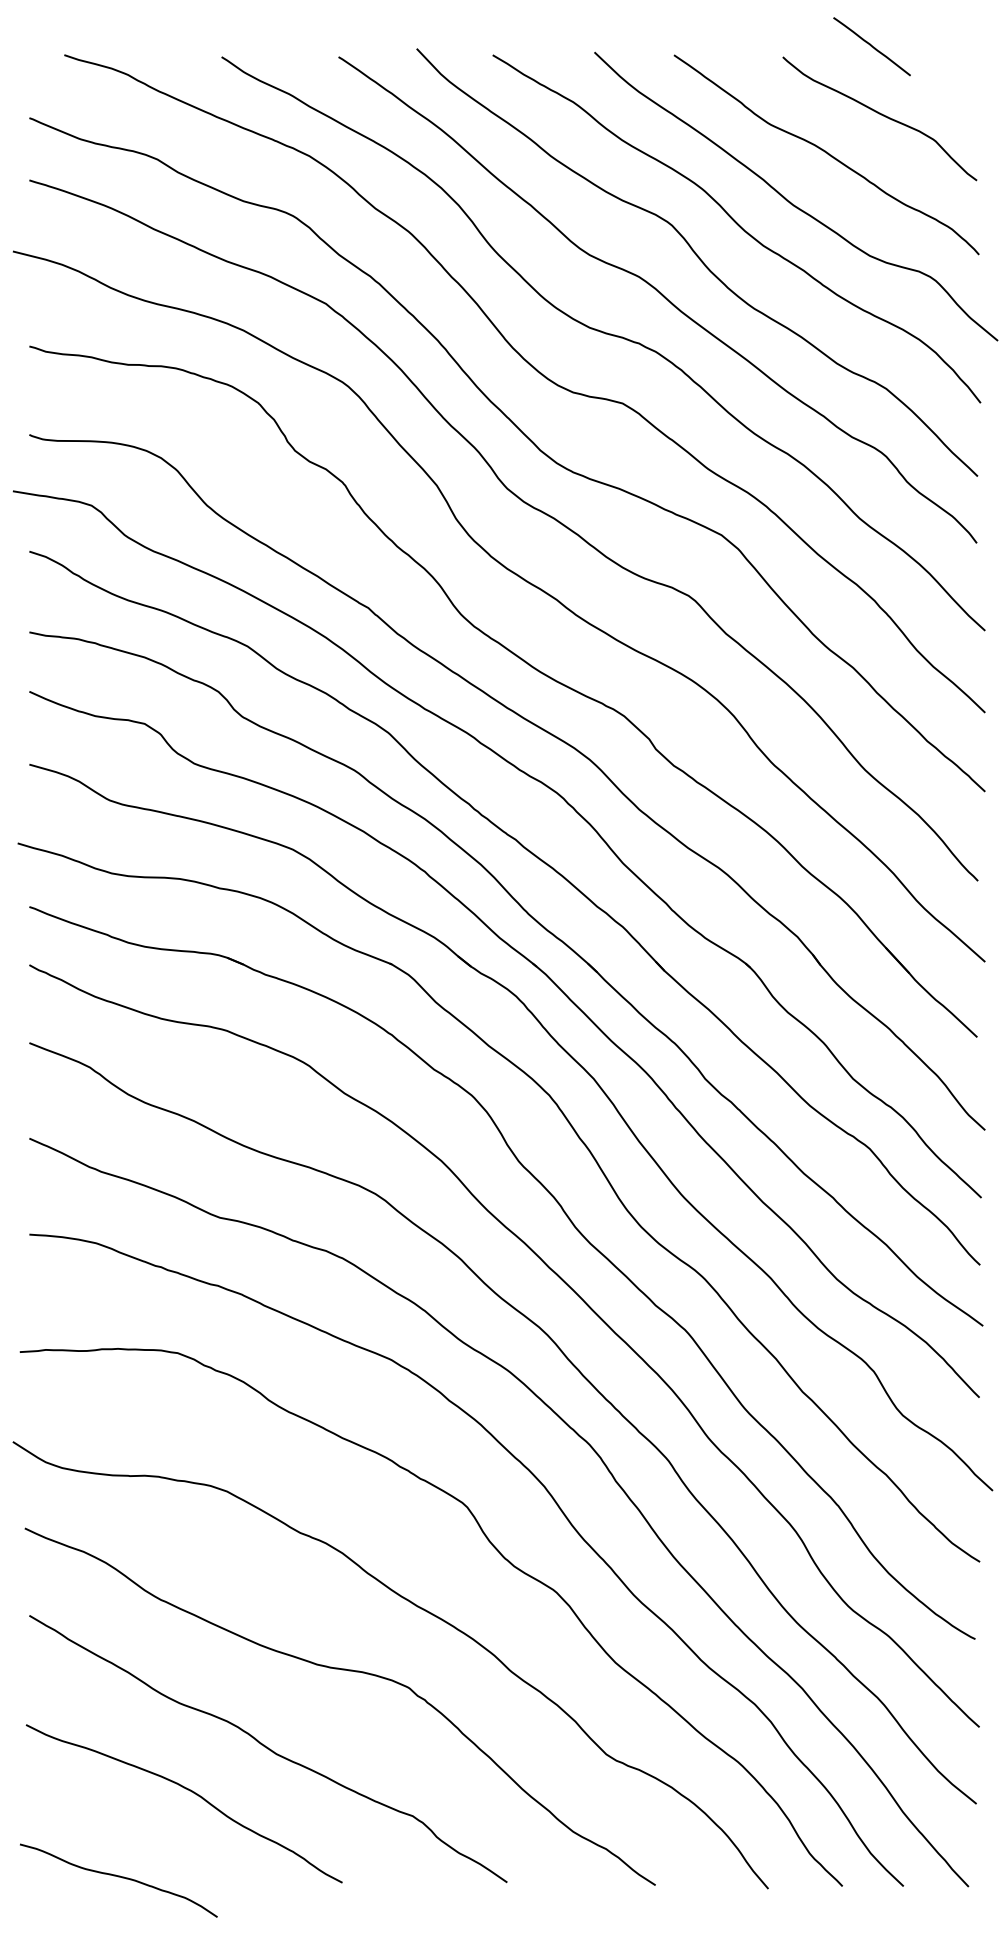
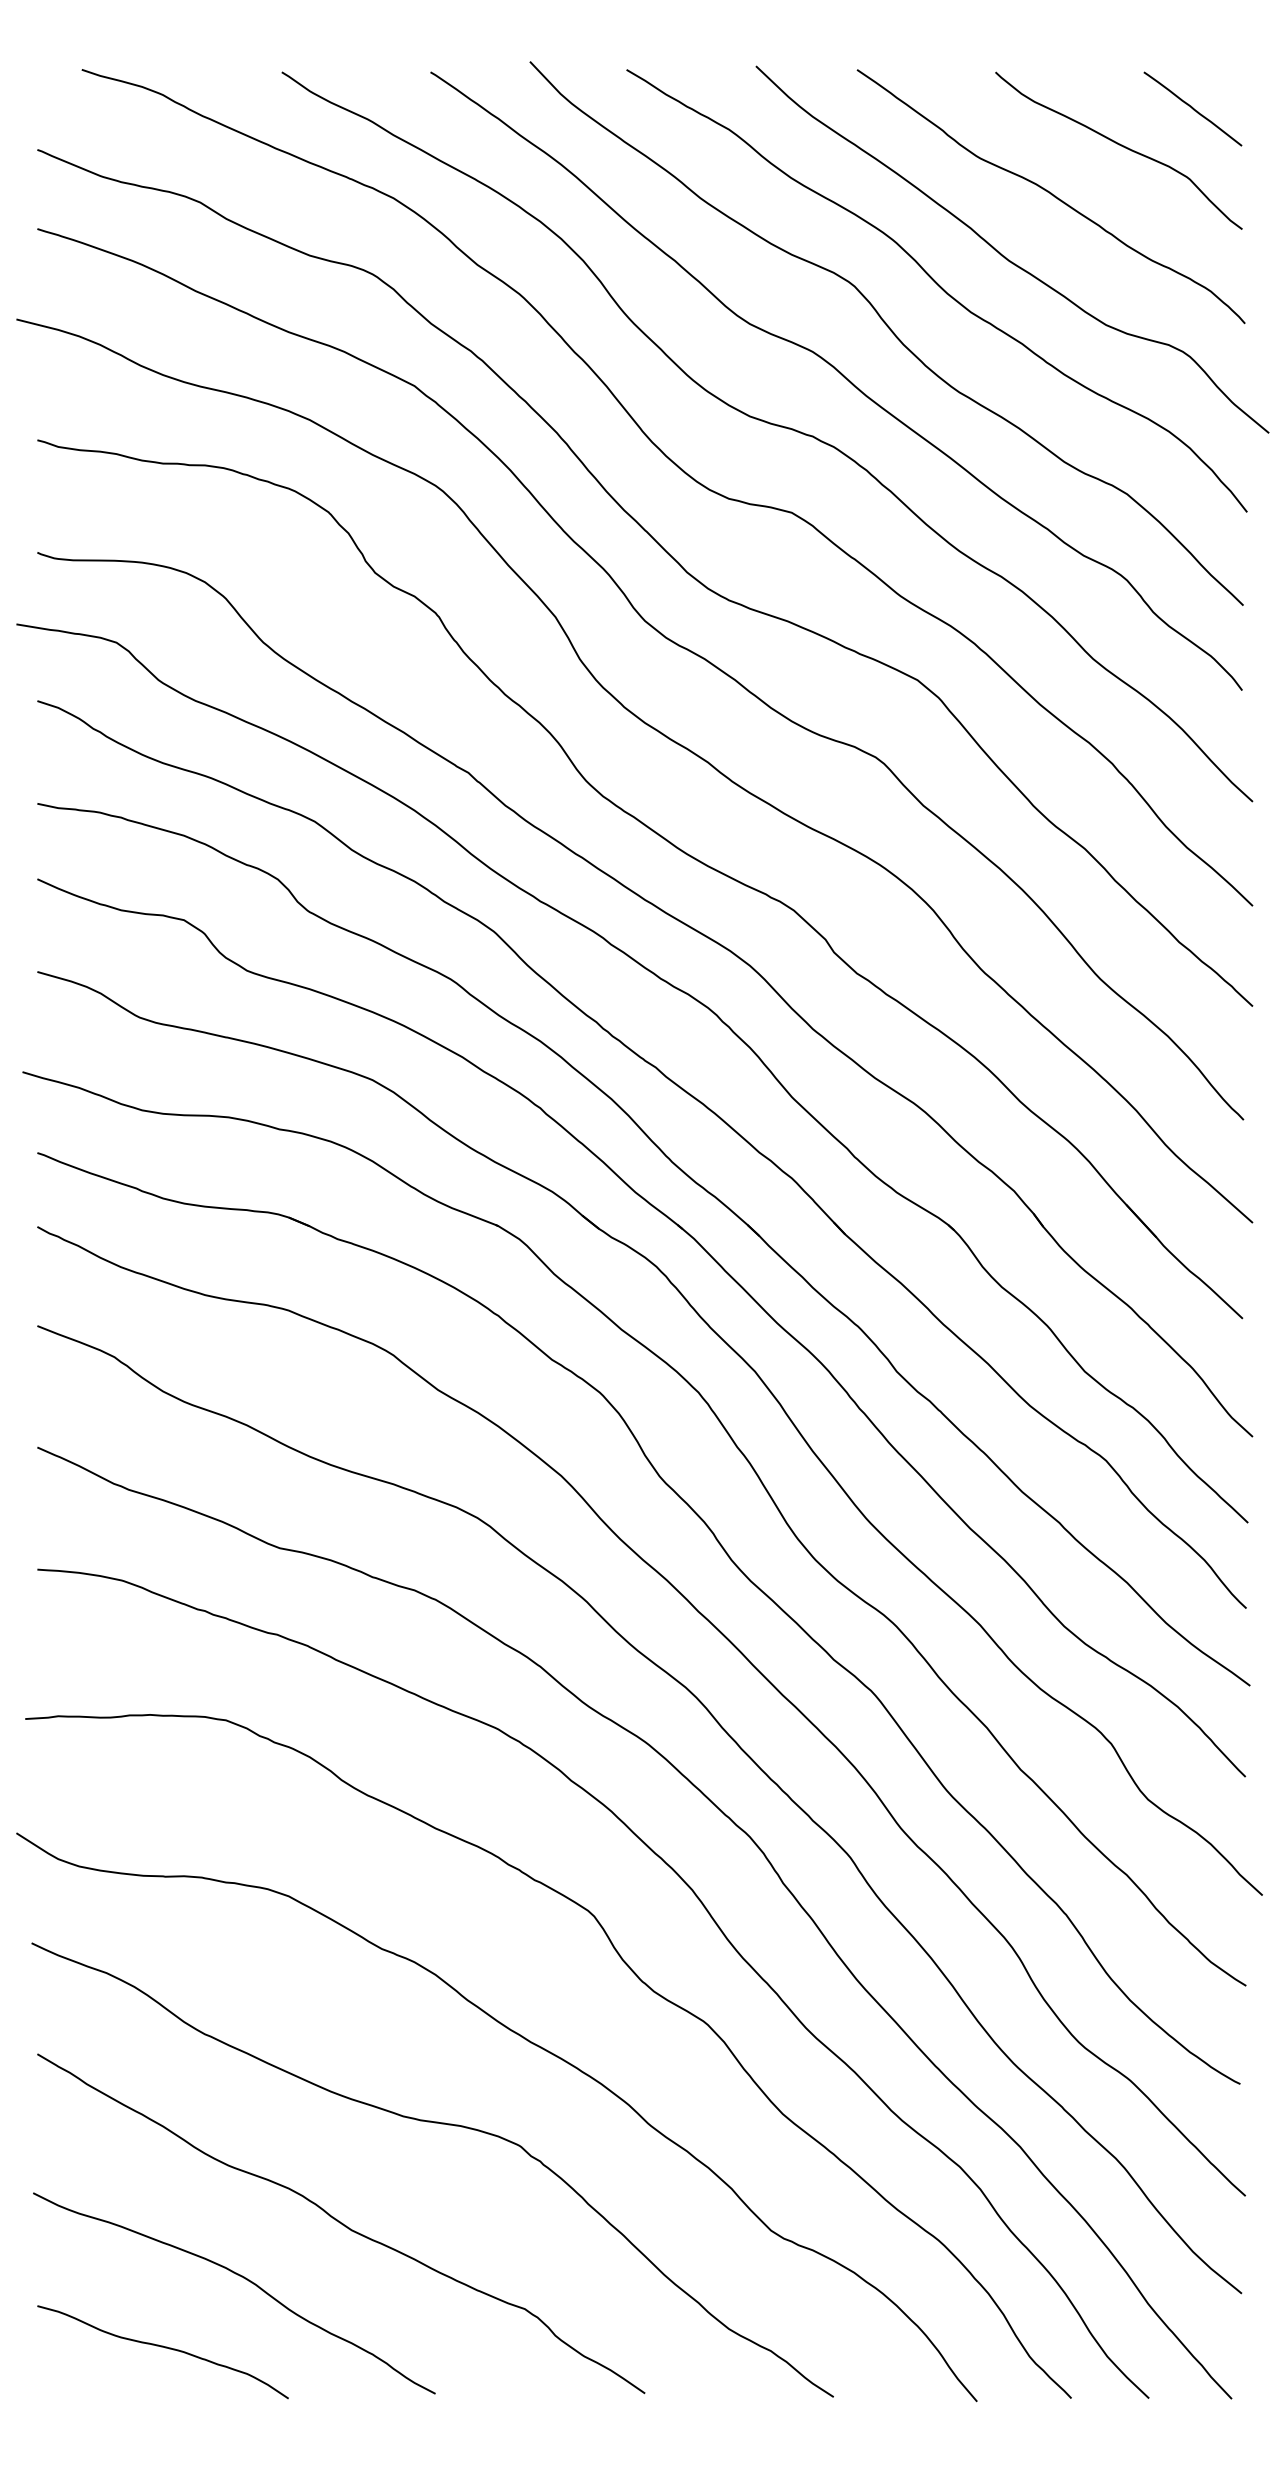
curve: (871, 46) -> (1192, 108), moved
curve: (118, 1877) -> (162, 2347), moved

